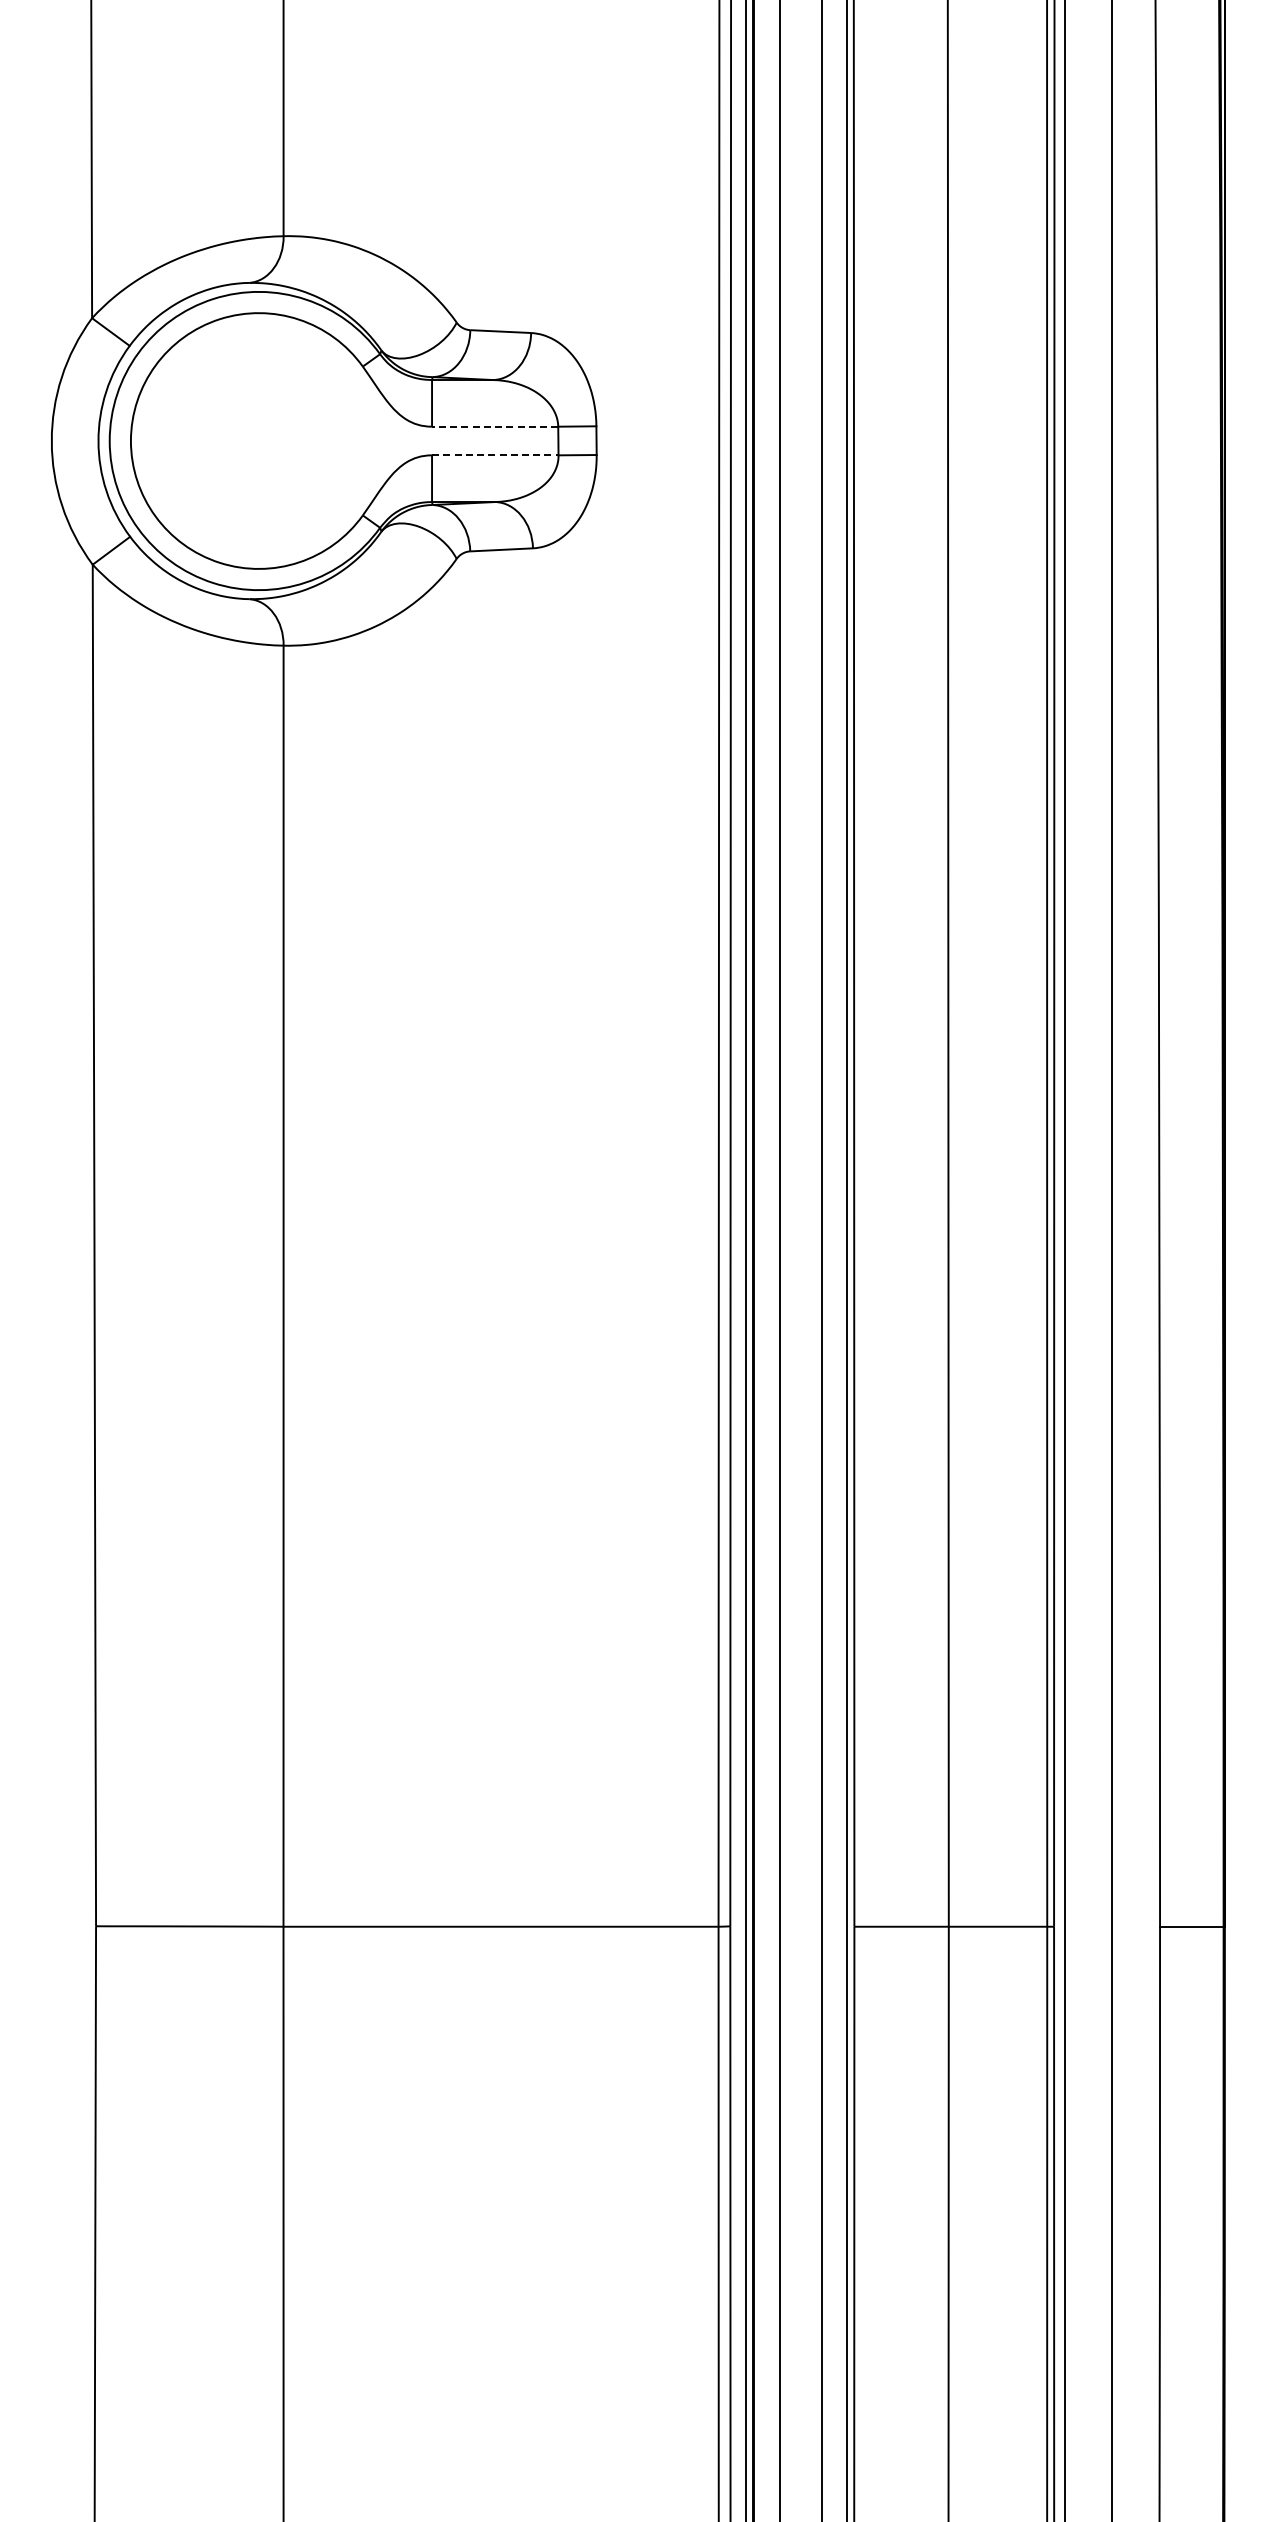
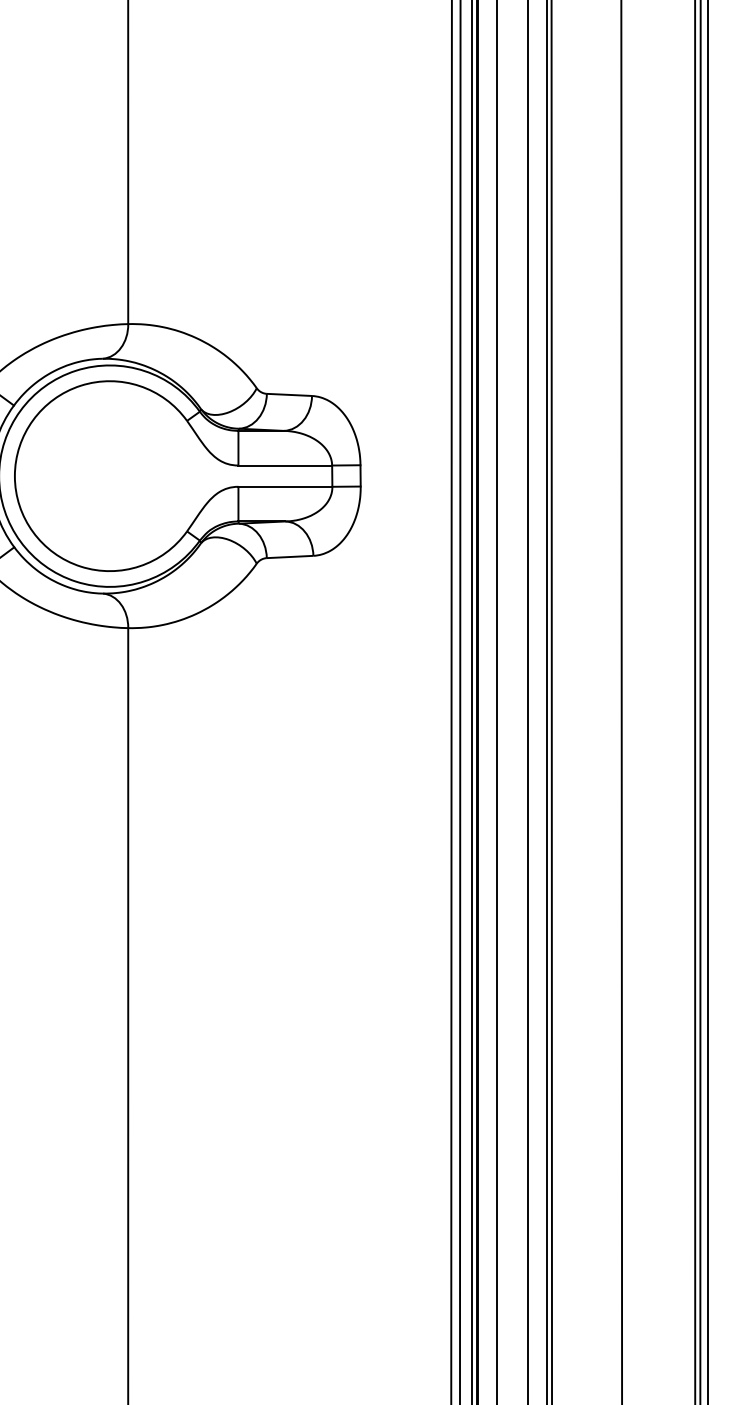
line: (494, 426) -> (284, 465), dashed -> solid
line: (495, 455) -> (285, 486), dashed -> solid

